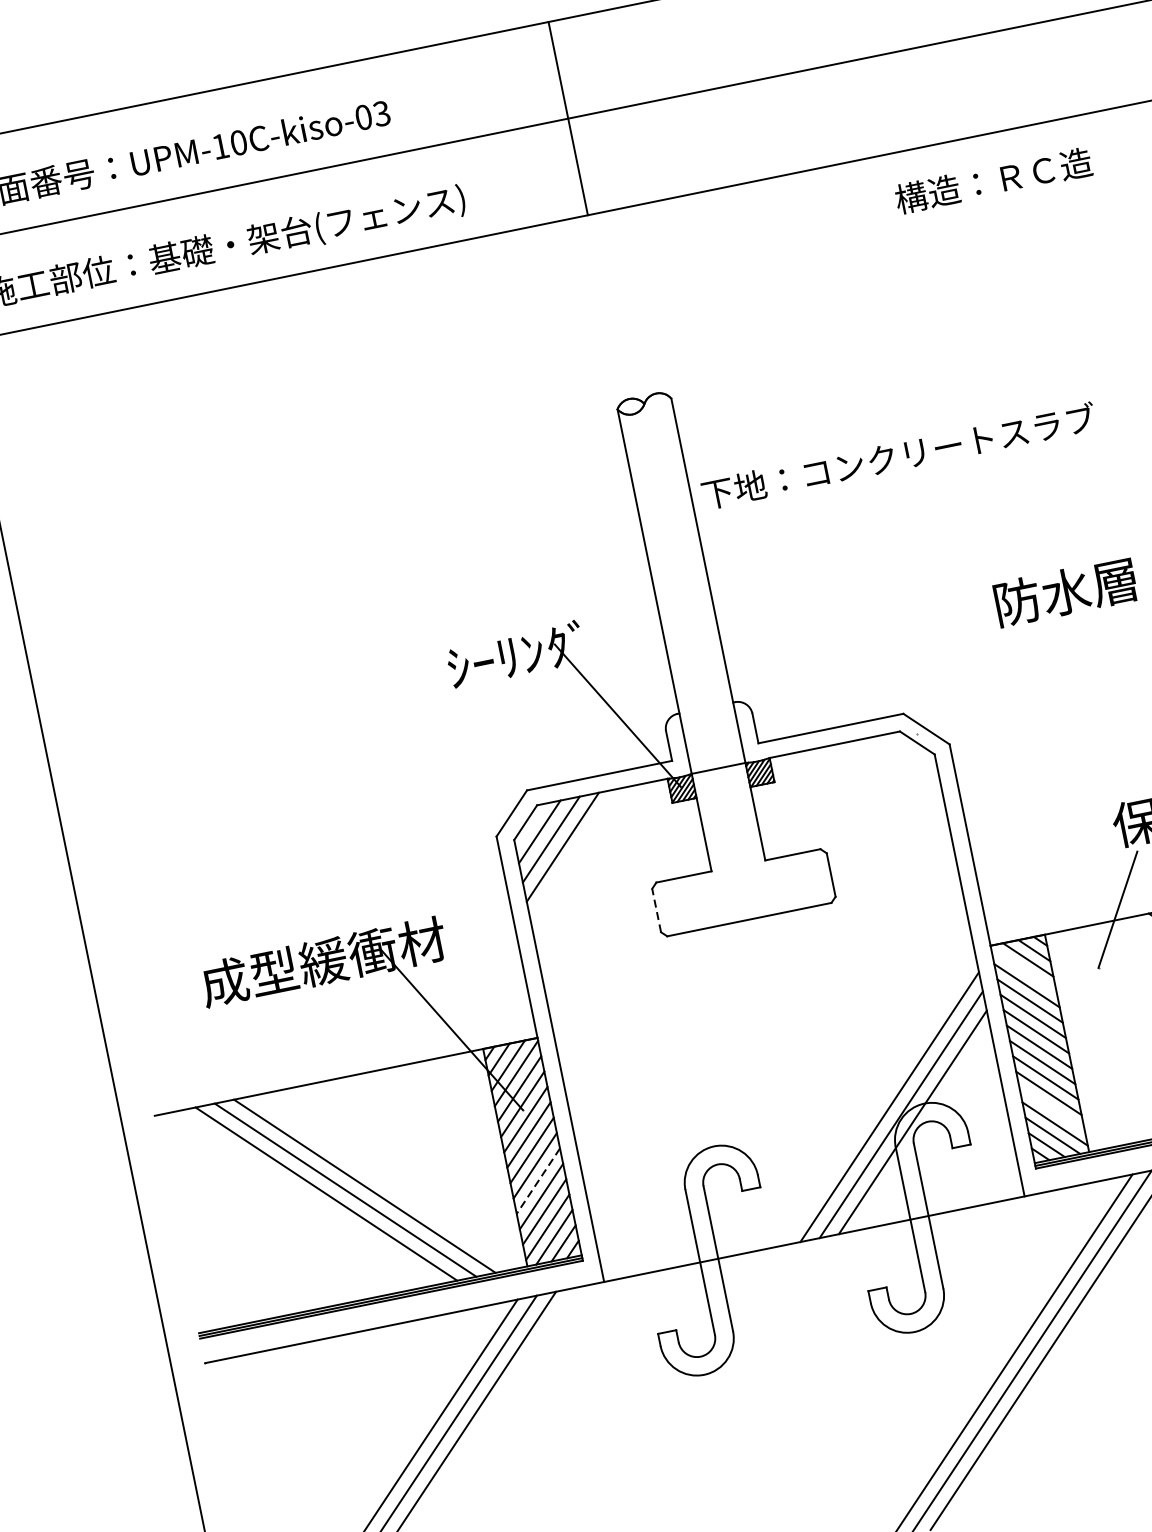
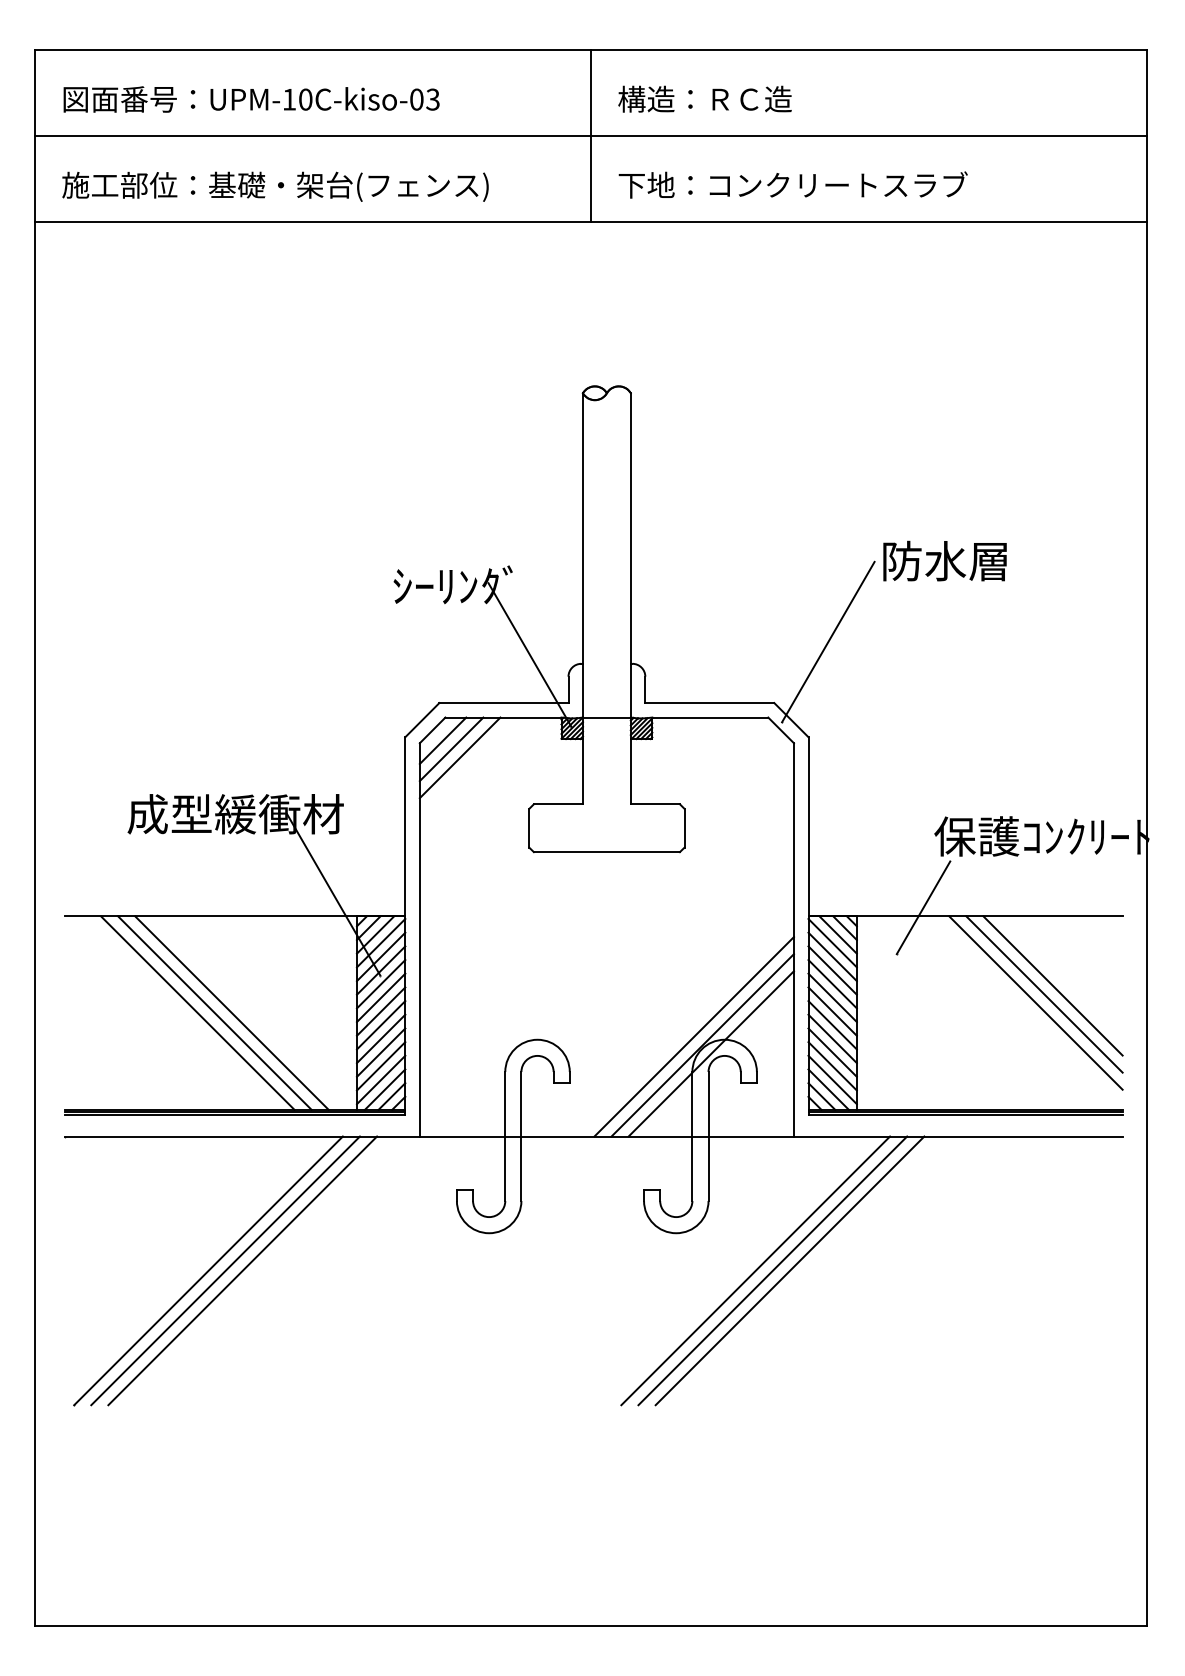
text: (992, 180) -> (704, 98), moved
text: (897, 455) -> (792, 184), moved
text: (1064, 591) -> (944, 560), moved
line: (950, 632) -> (828, 641), added
line: (656, 909) -> (529, 827), dashed -> solid
line: (1023, 969) -> (832, 942), added
line: (1051, 1108) -> (832, 1066), added
line: (537, 1181) -> (380, 1039), dashed -> solid

